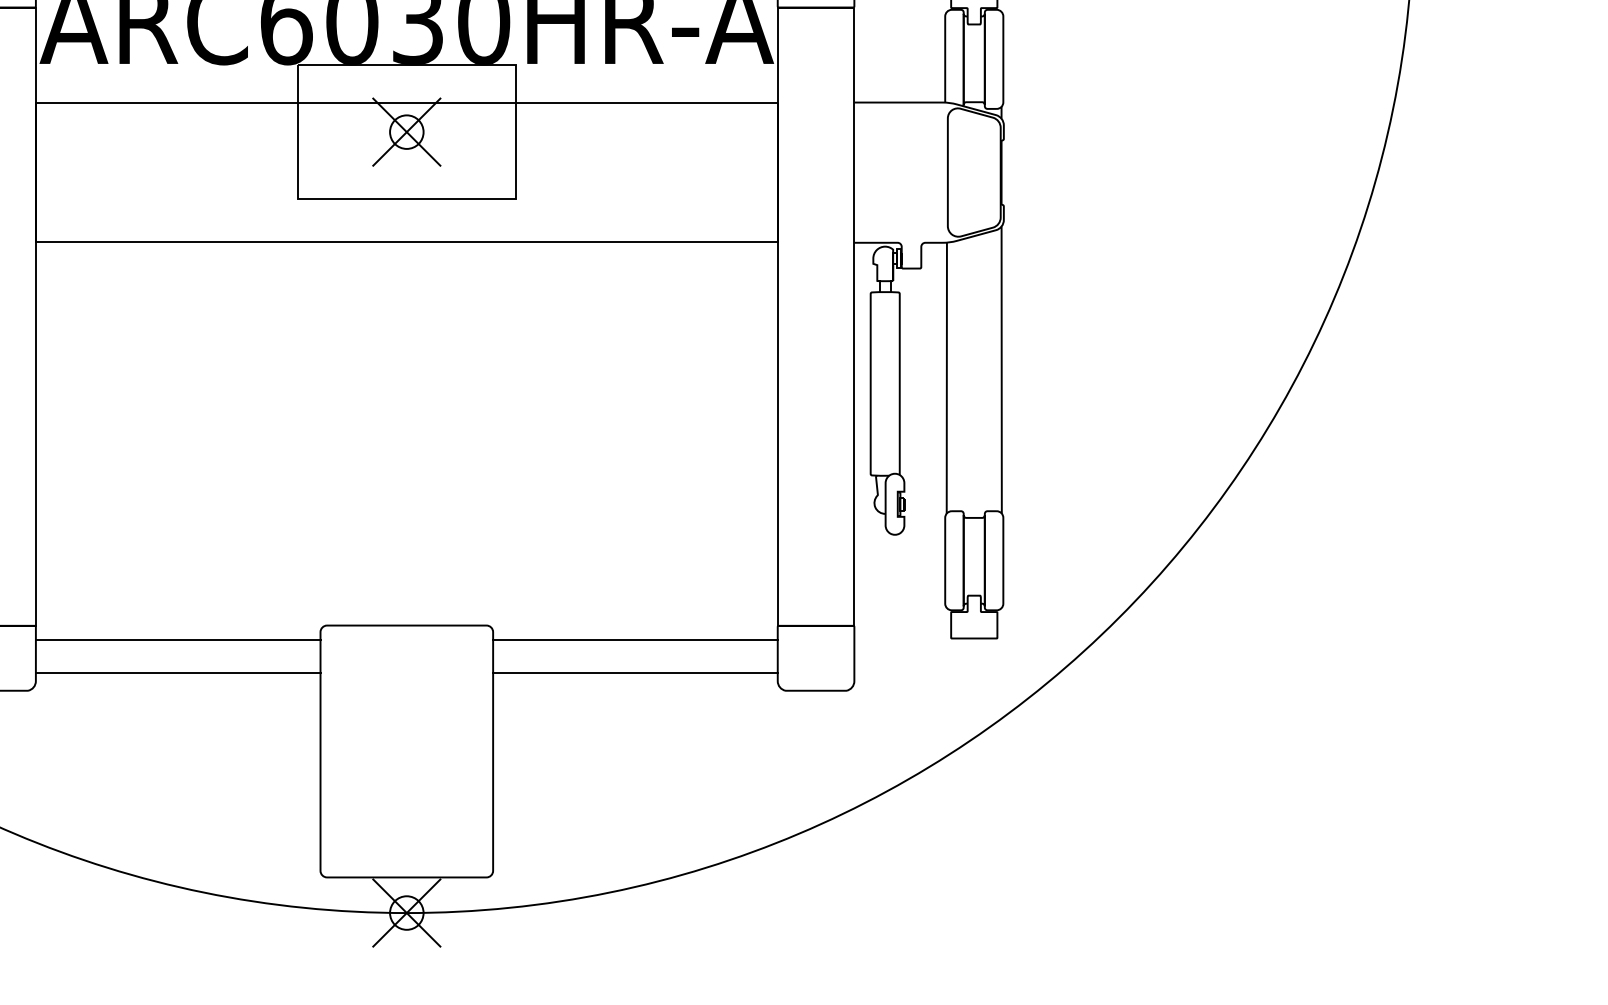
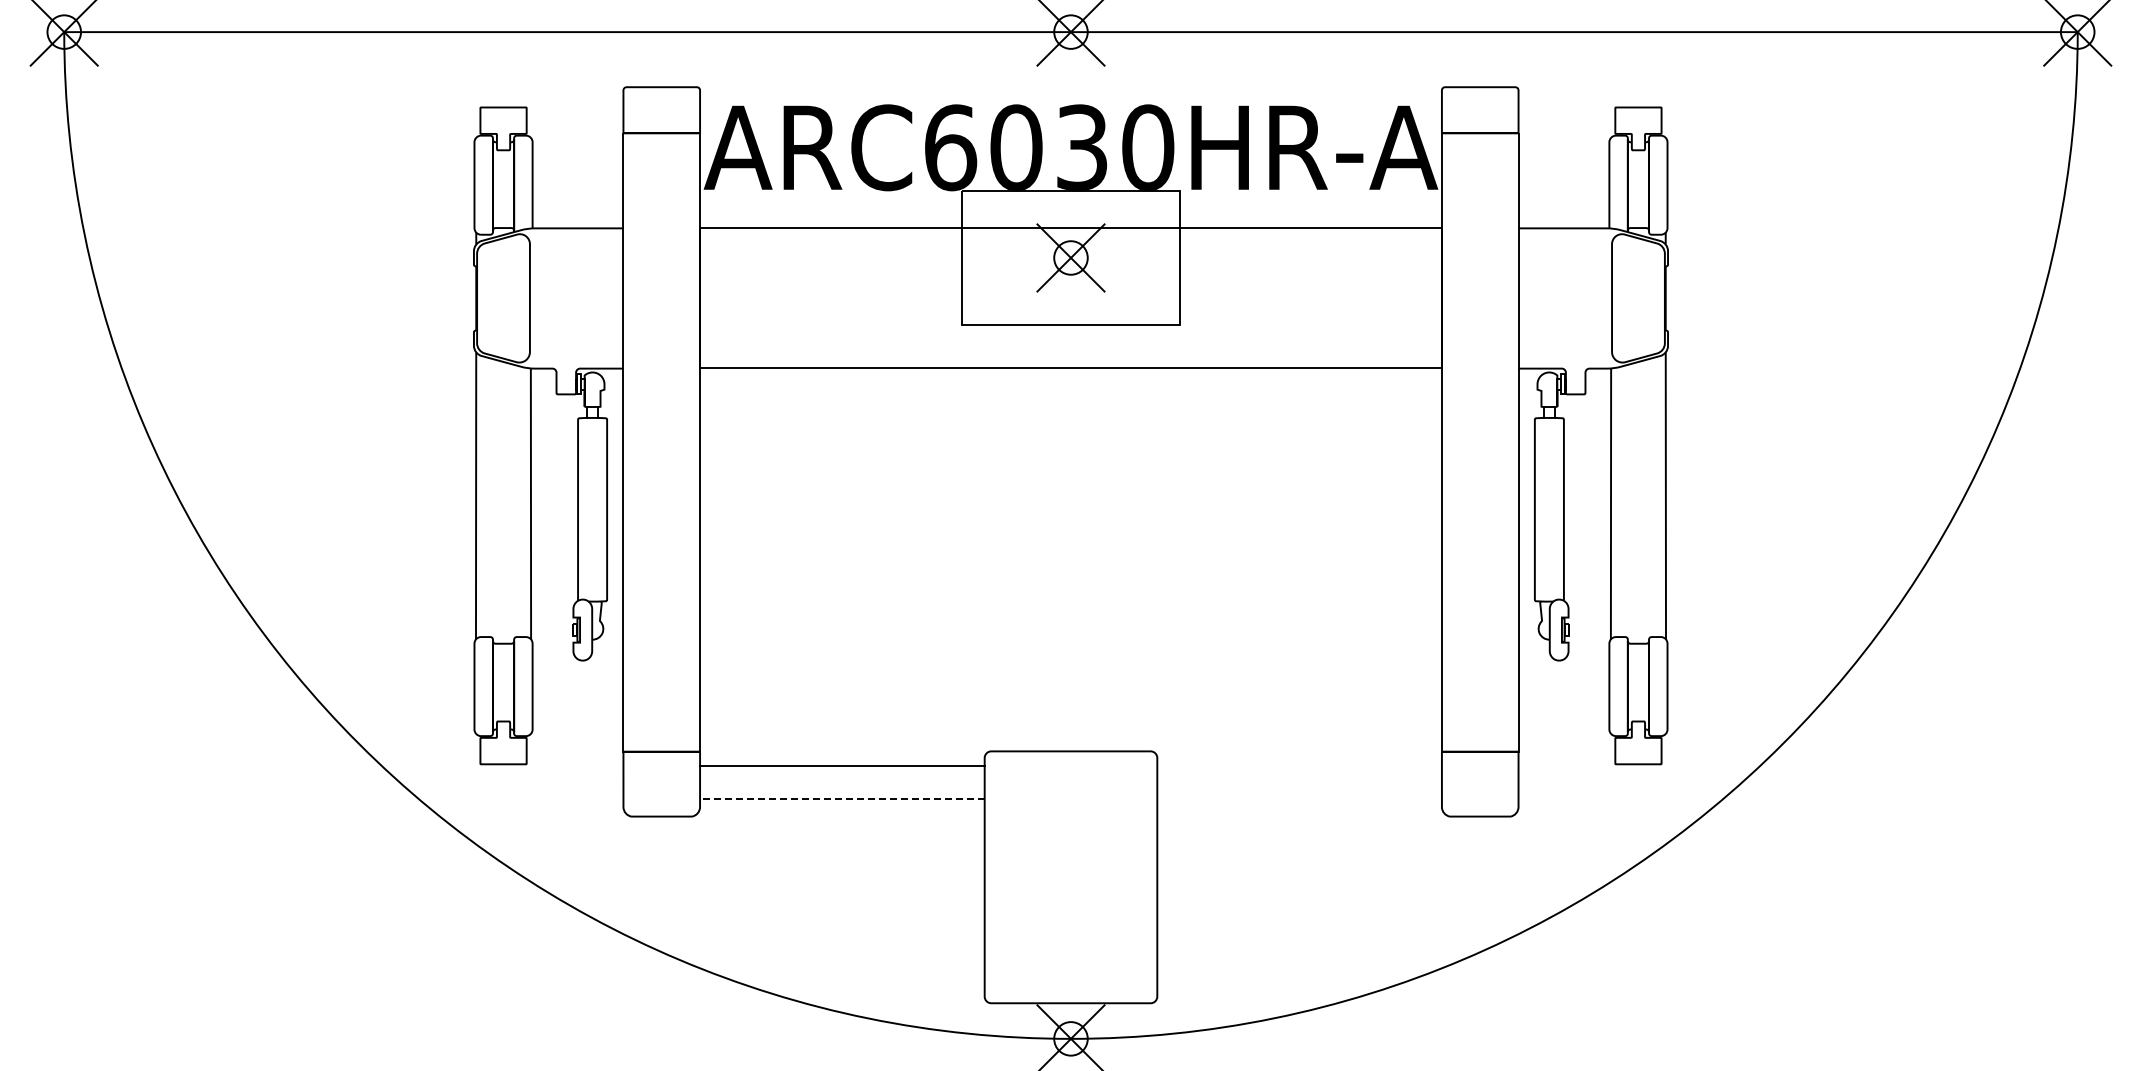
line: (635, 639) -> (1299, 765), removed
line: (177, 672) -> (841, 798), solid -> dashed
line: (635, 672) -> (1299, 798), removed

